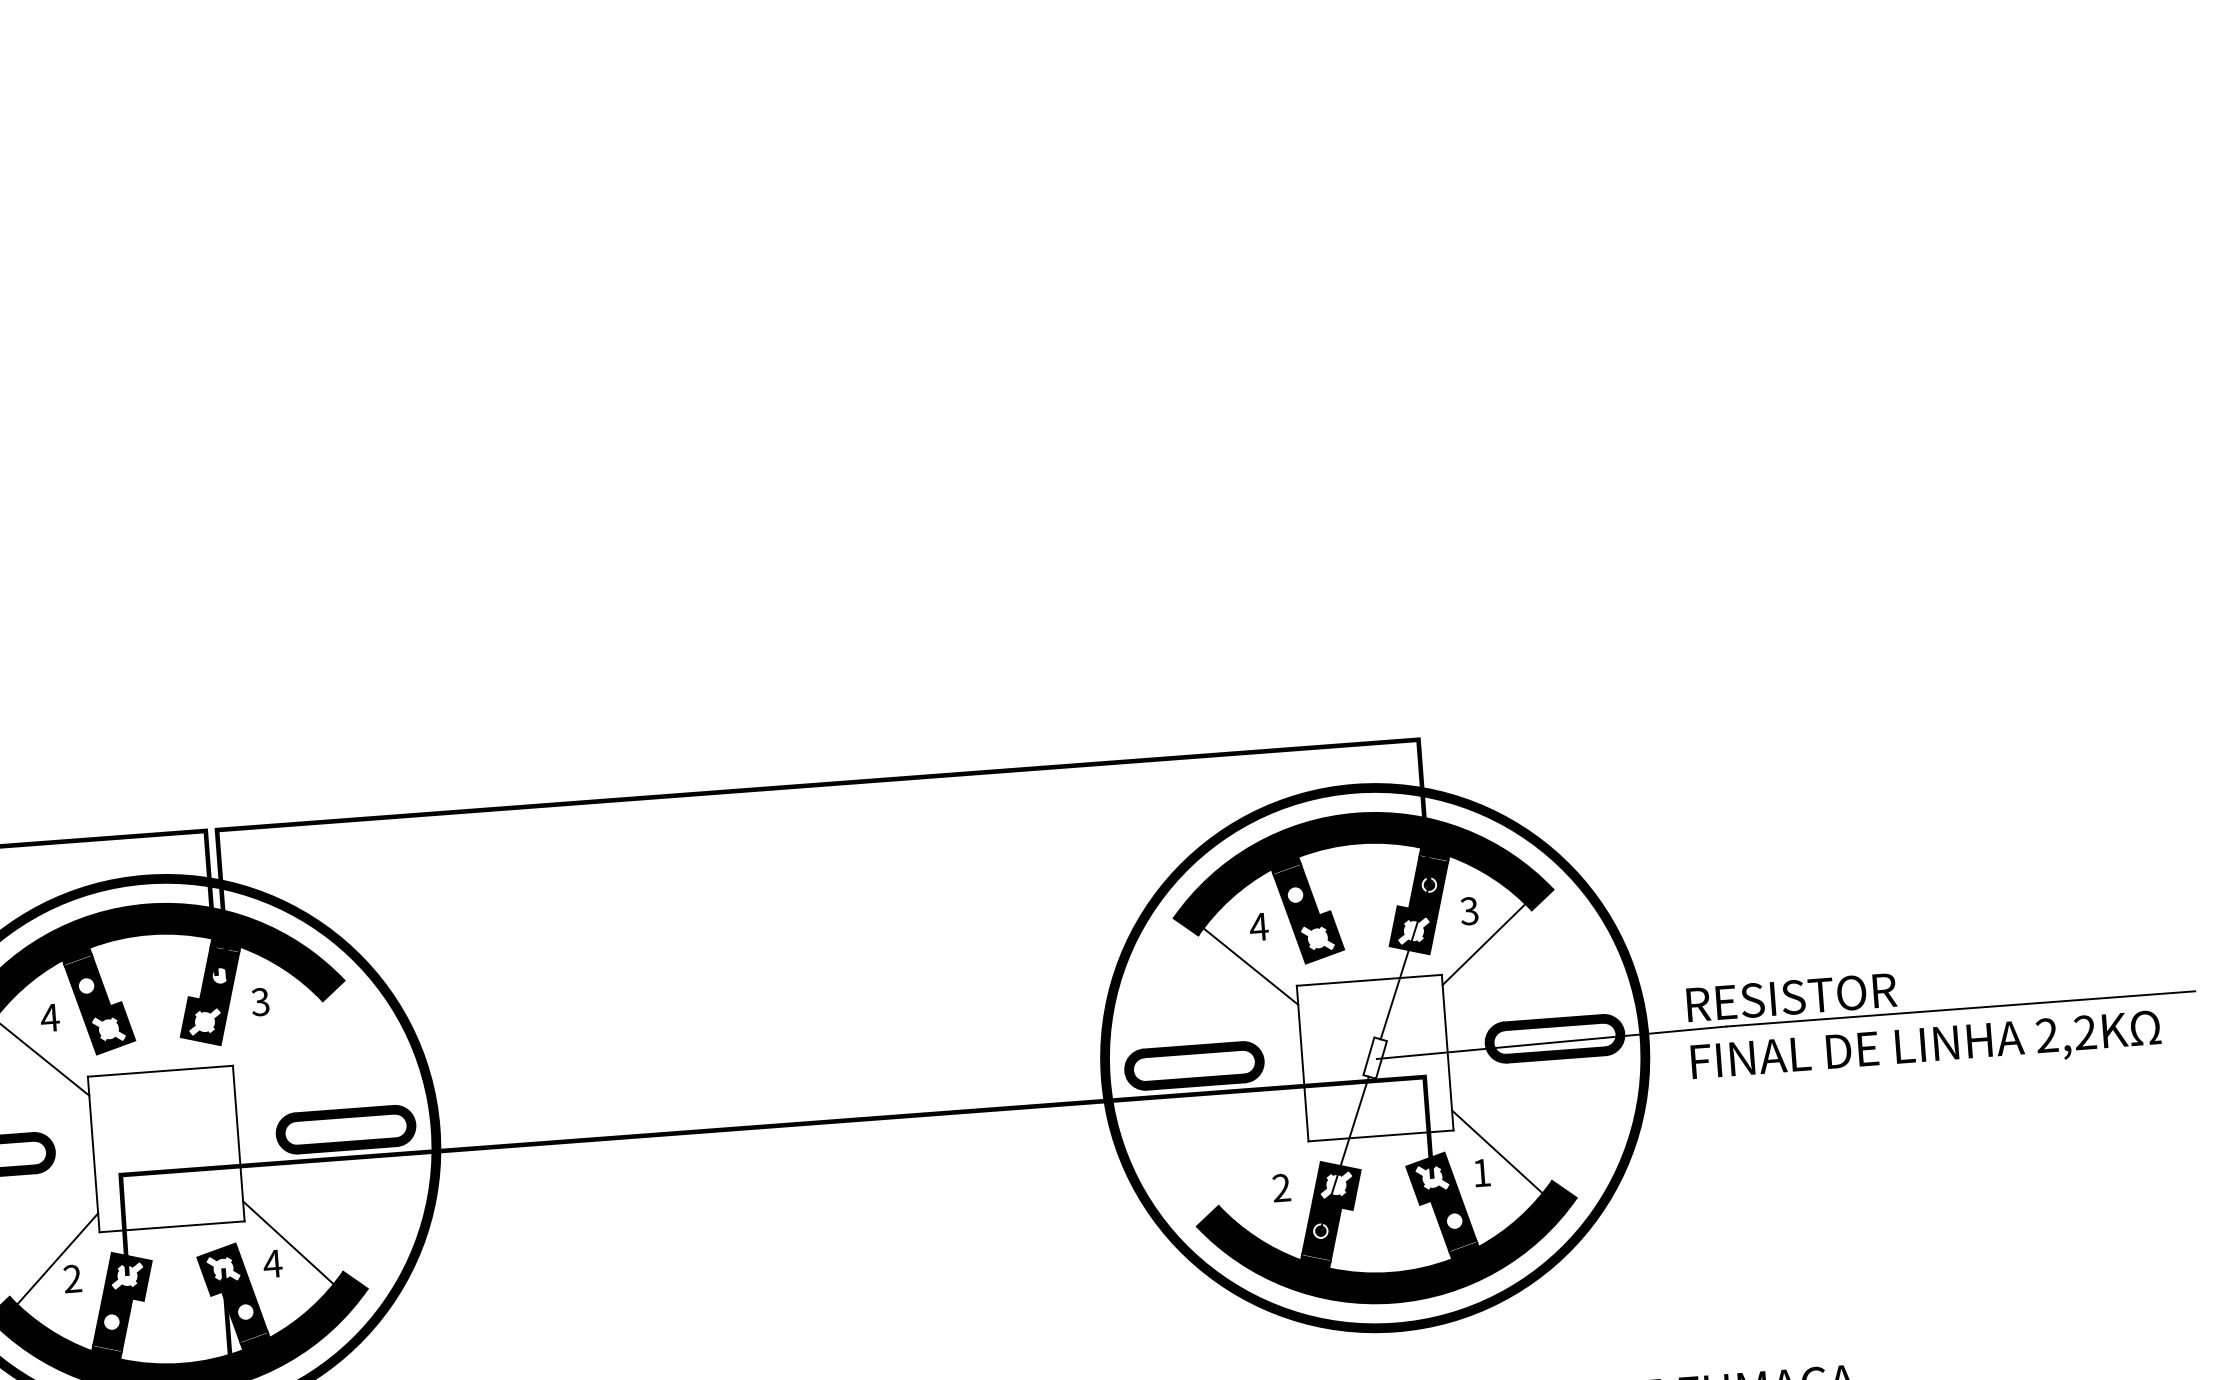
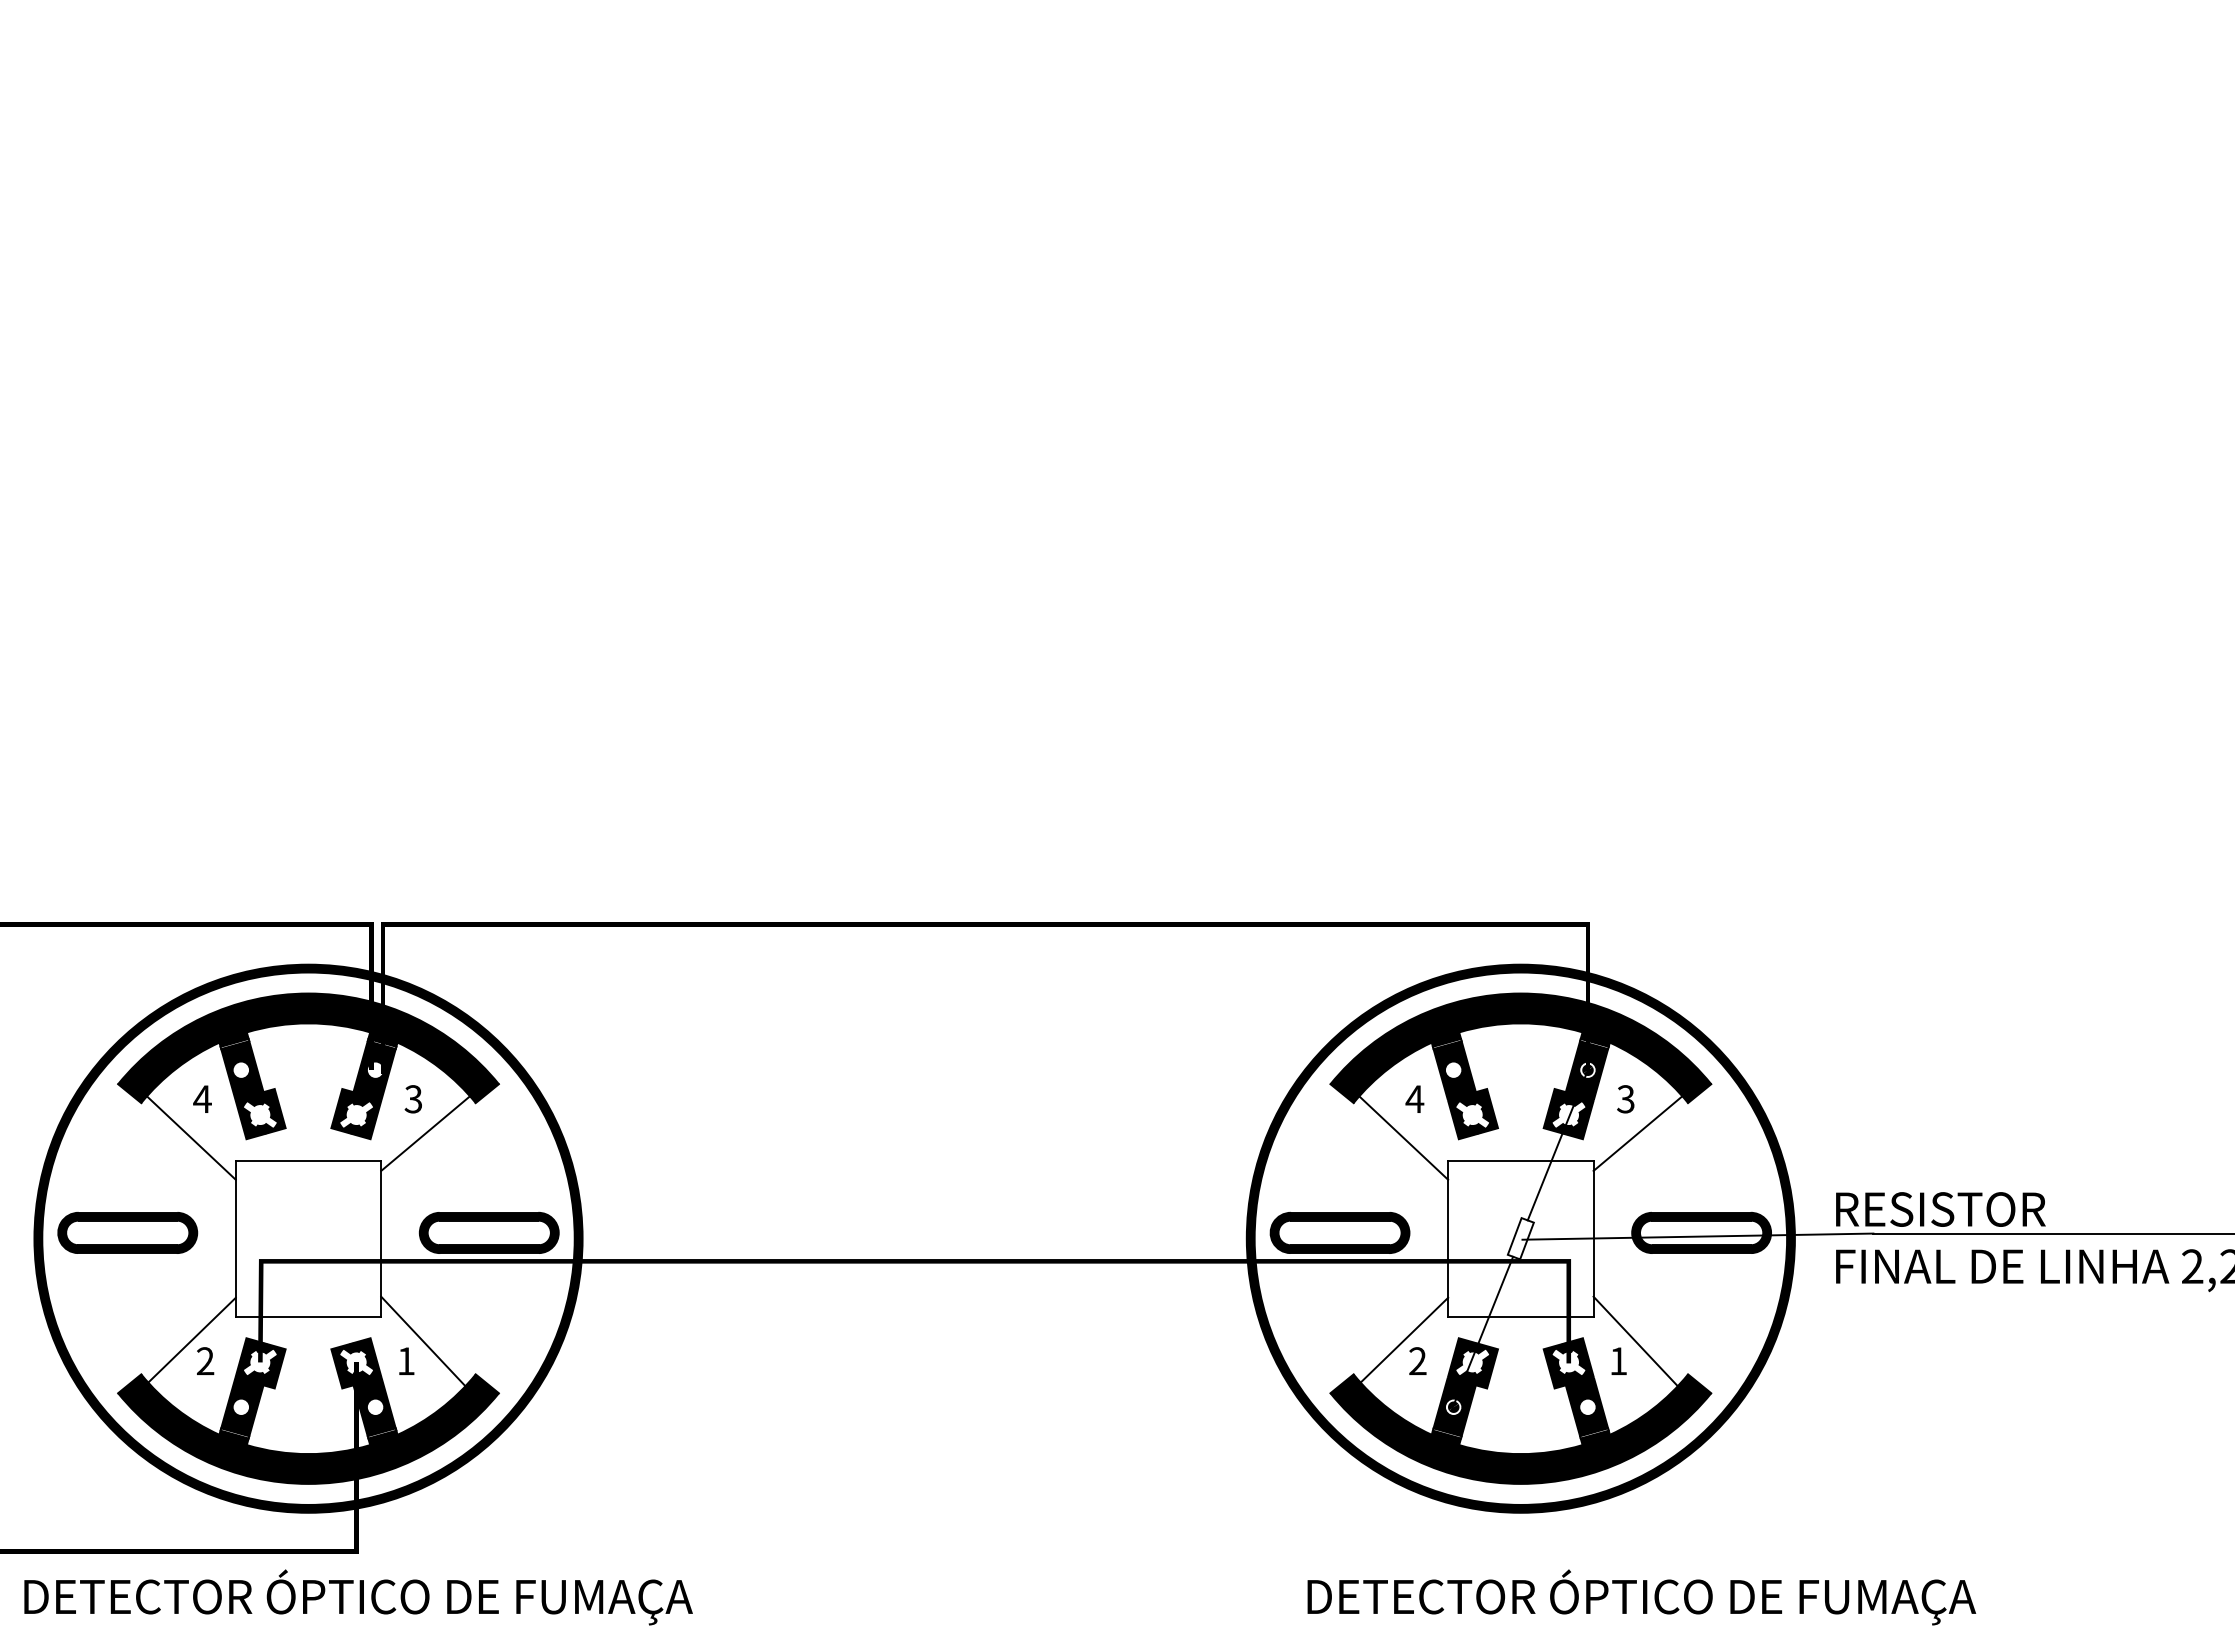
line: (275, 1035) -> (425, 1133), added
line: (1266, 1167) -> (1404, 1339), added
text: (272, 1264) -> (405, 1361), 4 -> 1

